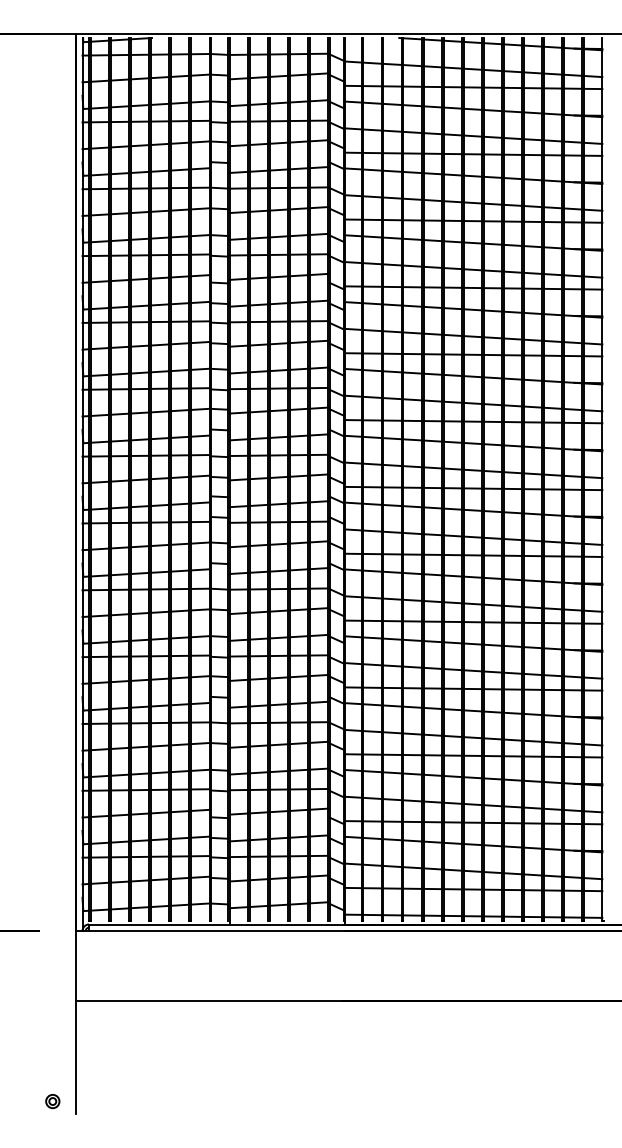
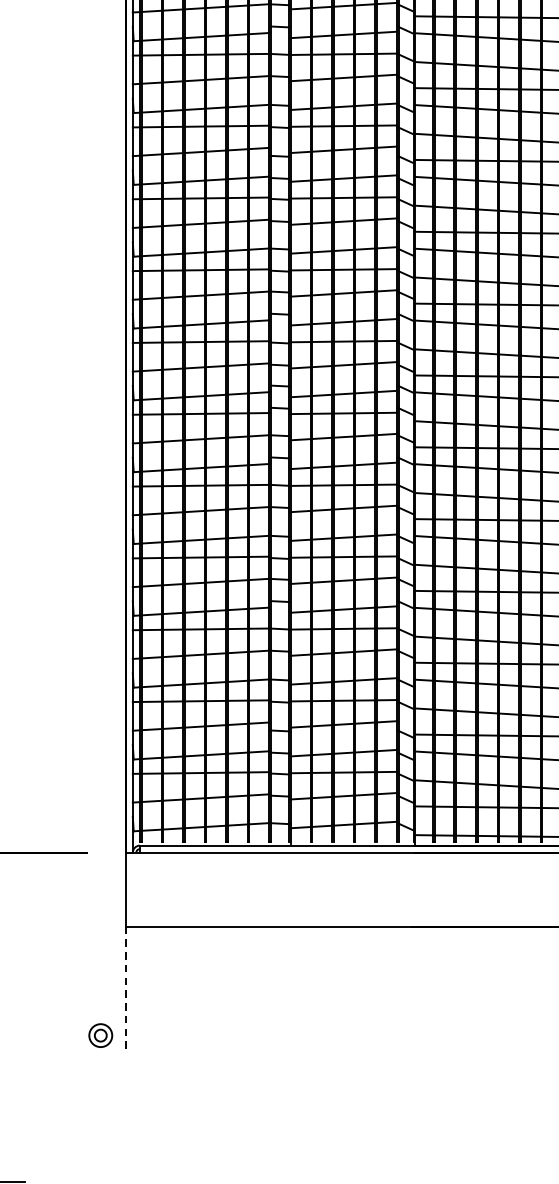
line: (75, 1057) -> (125, 988), solid -> dashed
part: (52, 1101) -> (100, 1035), size x1.6

